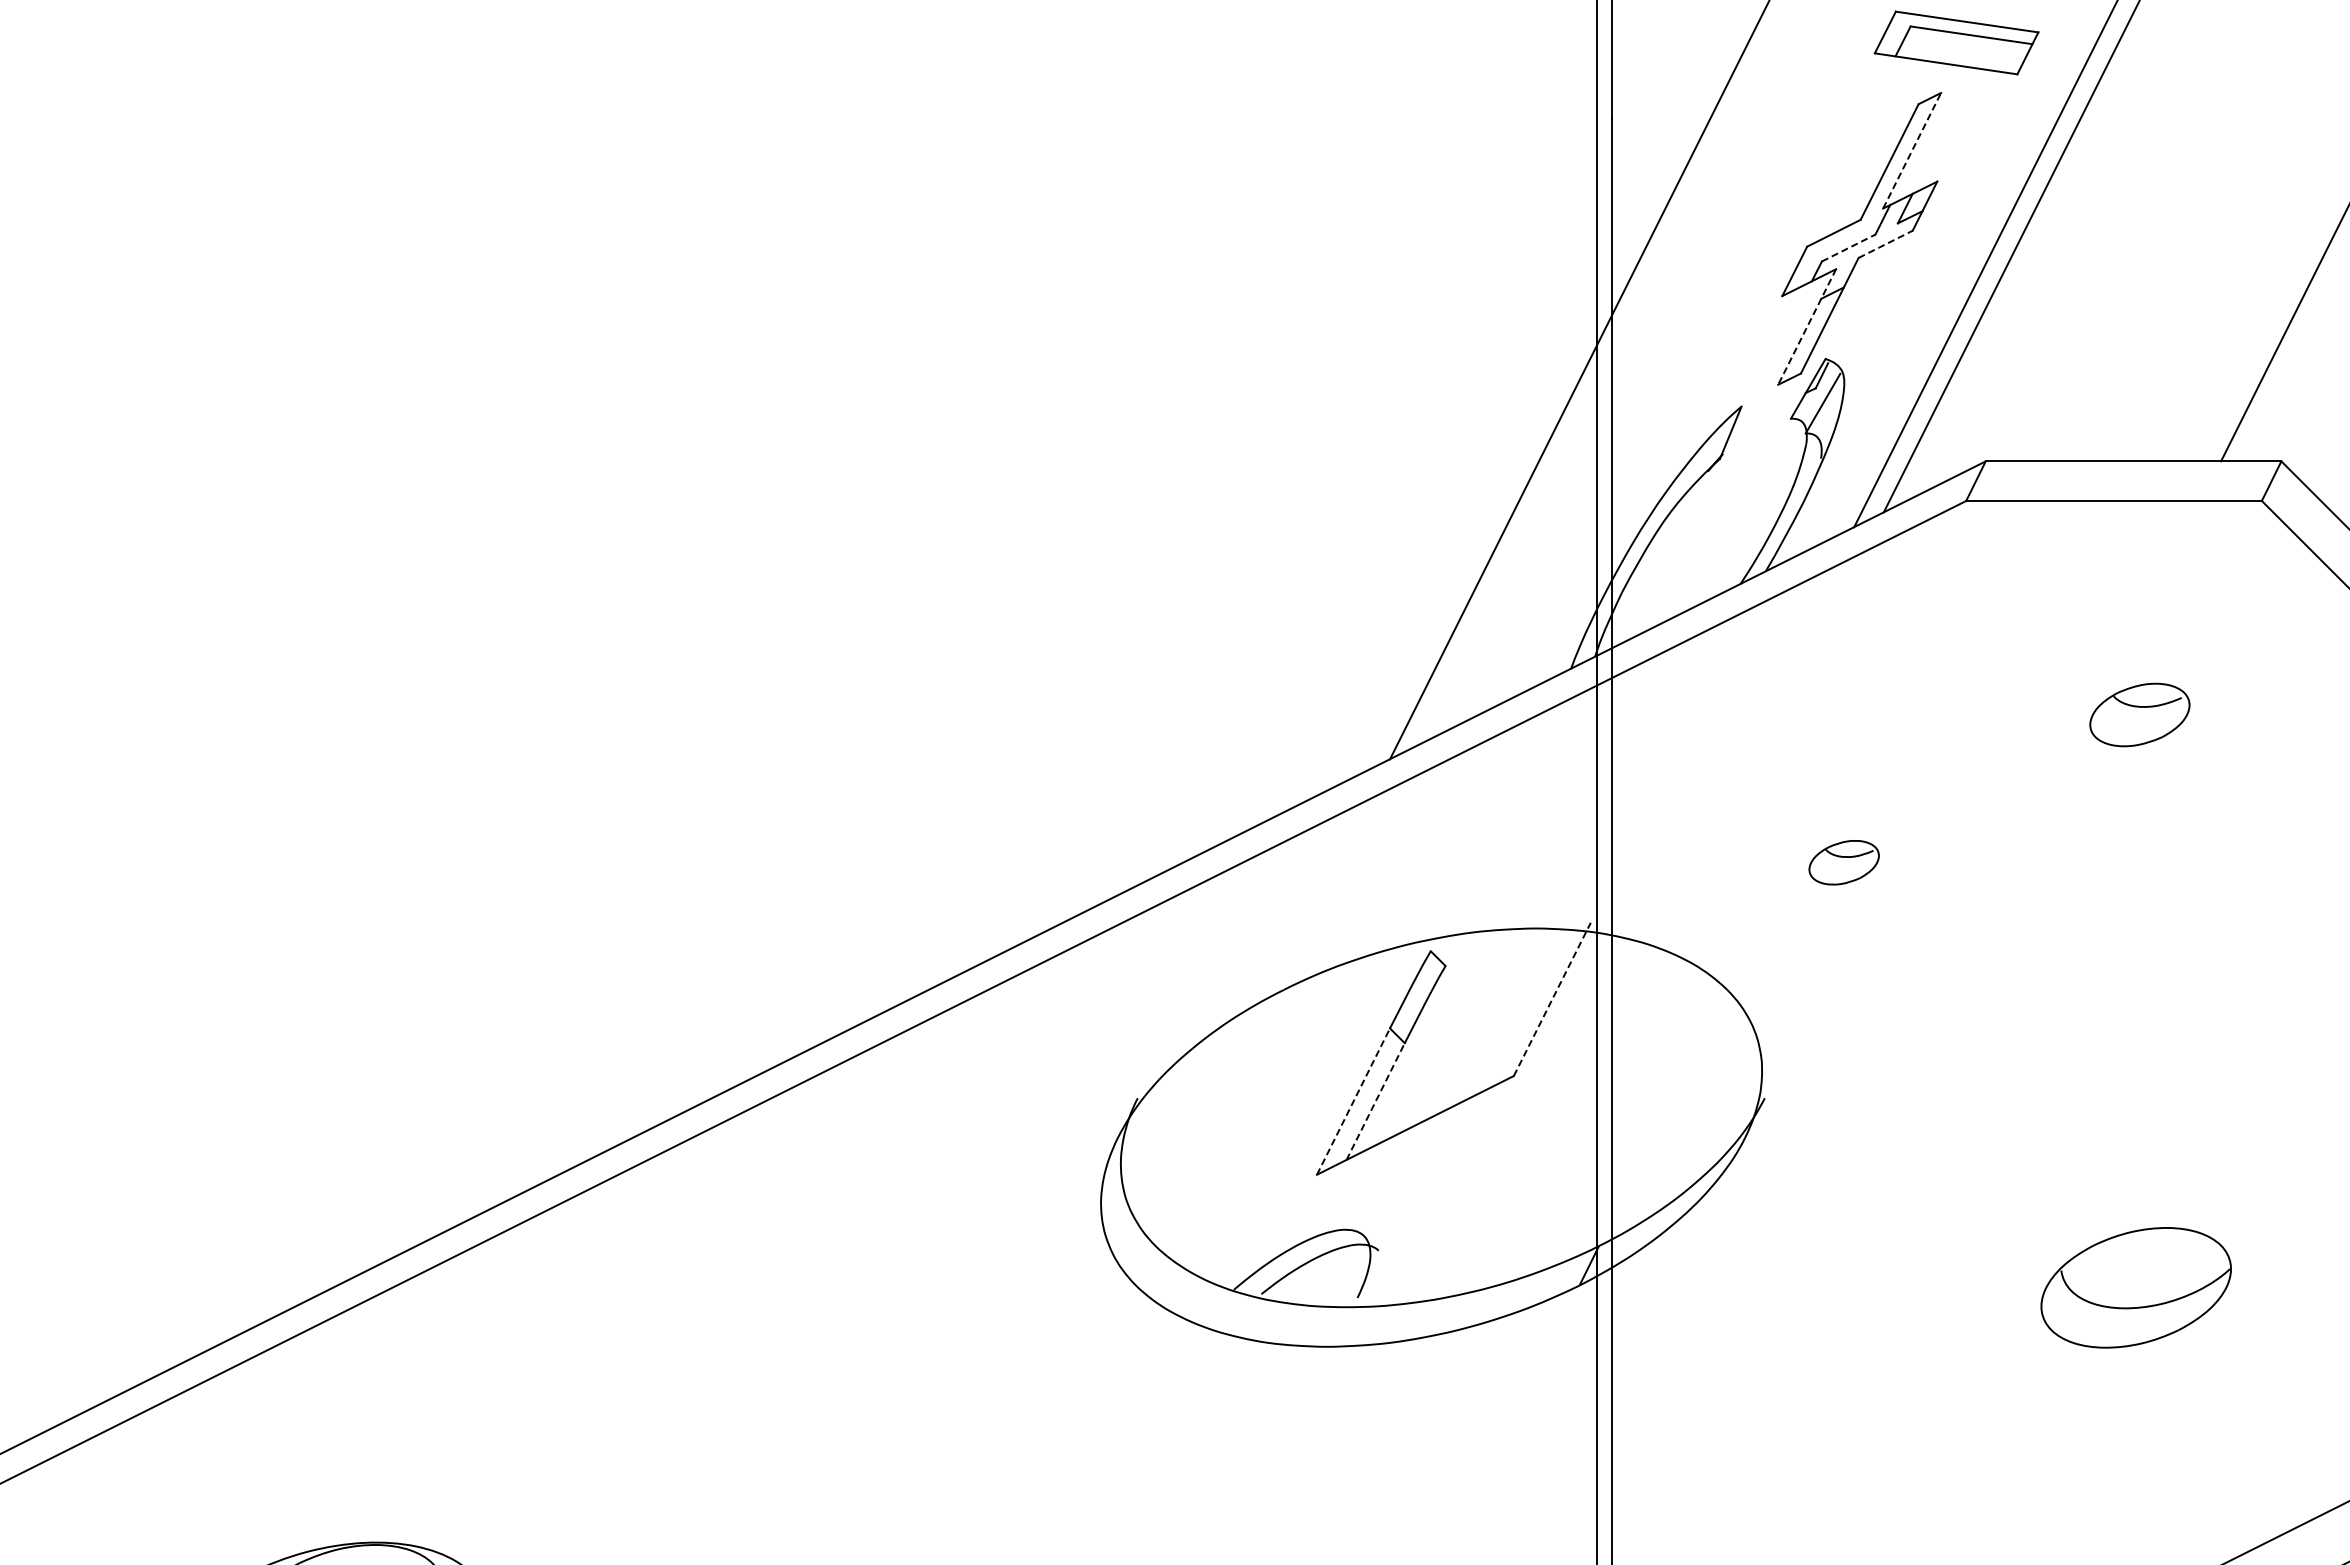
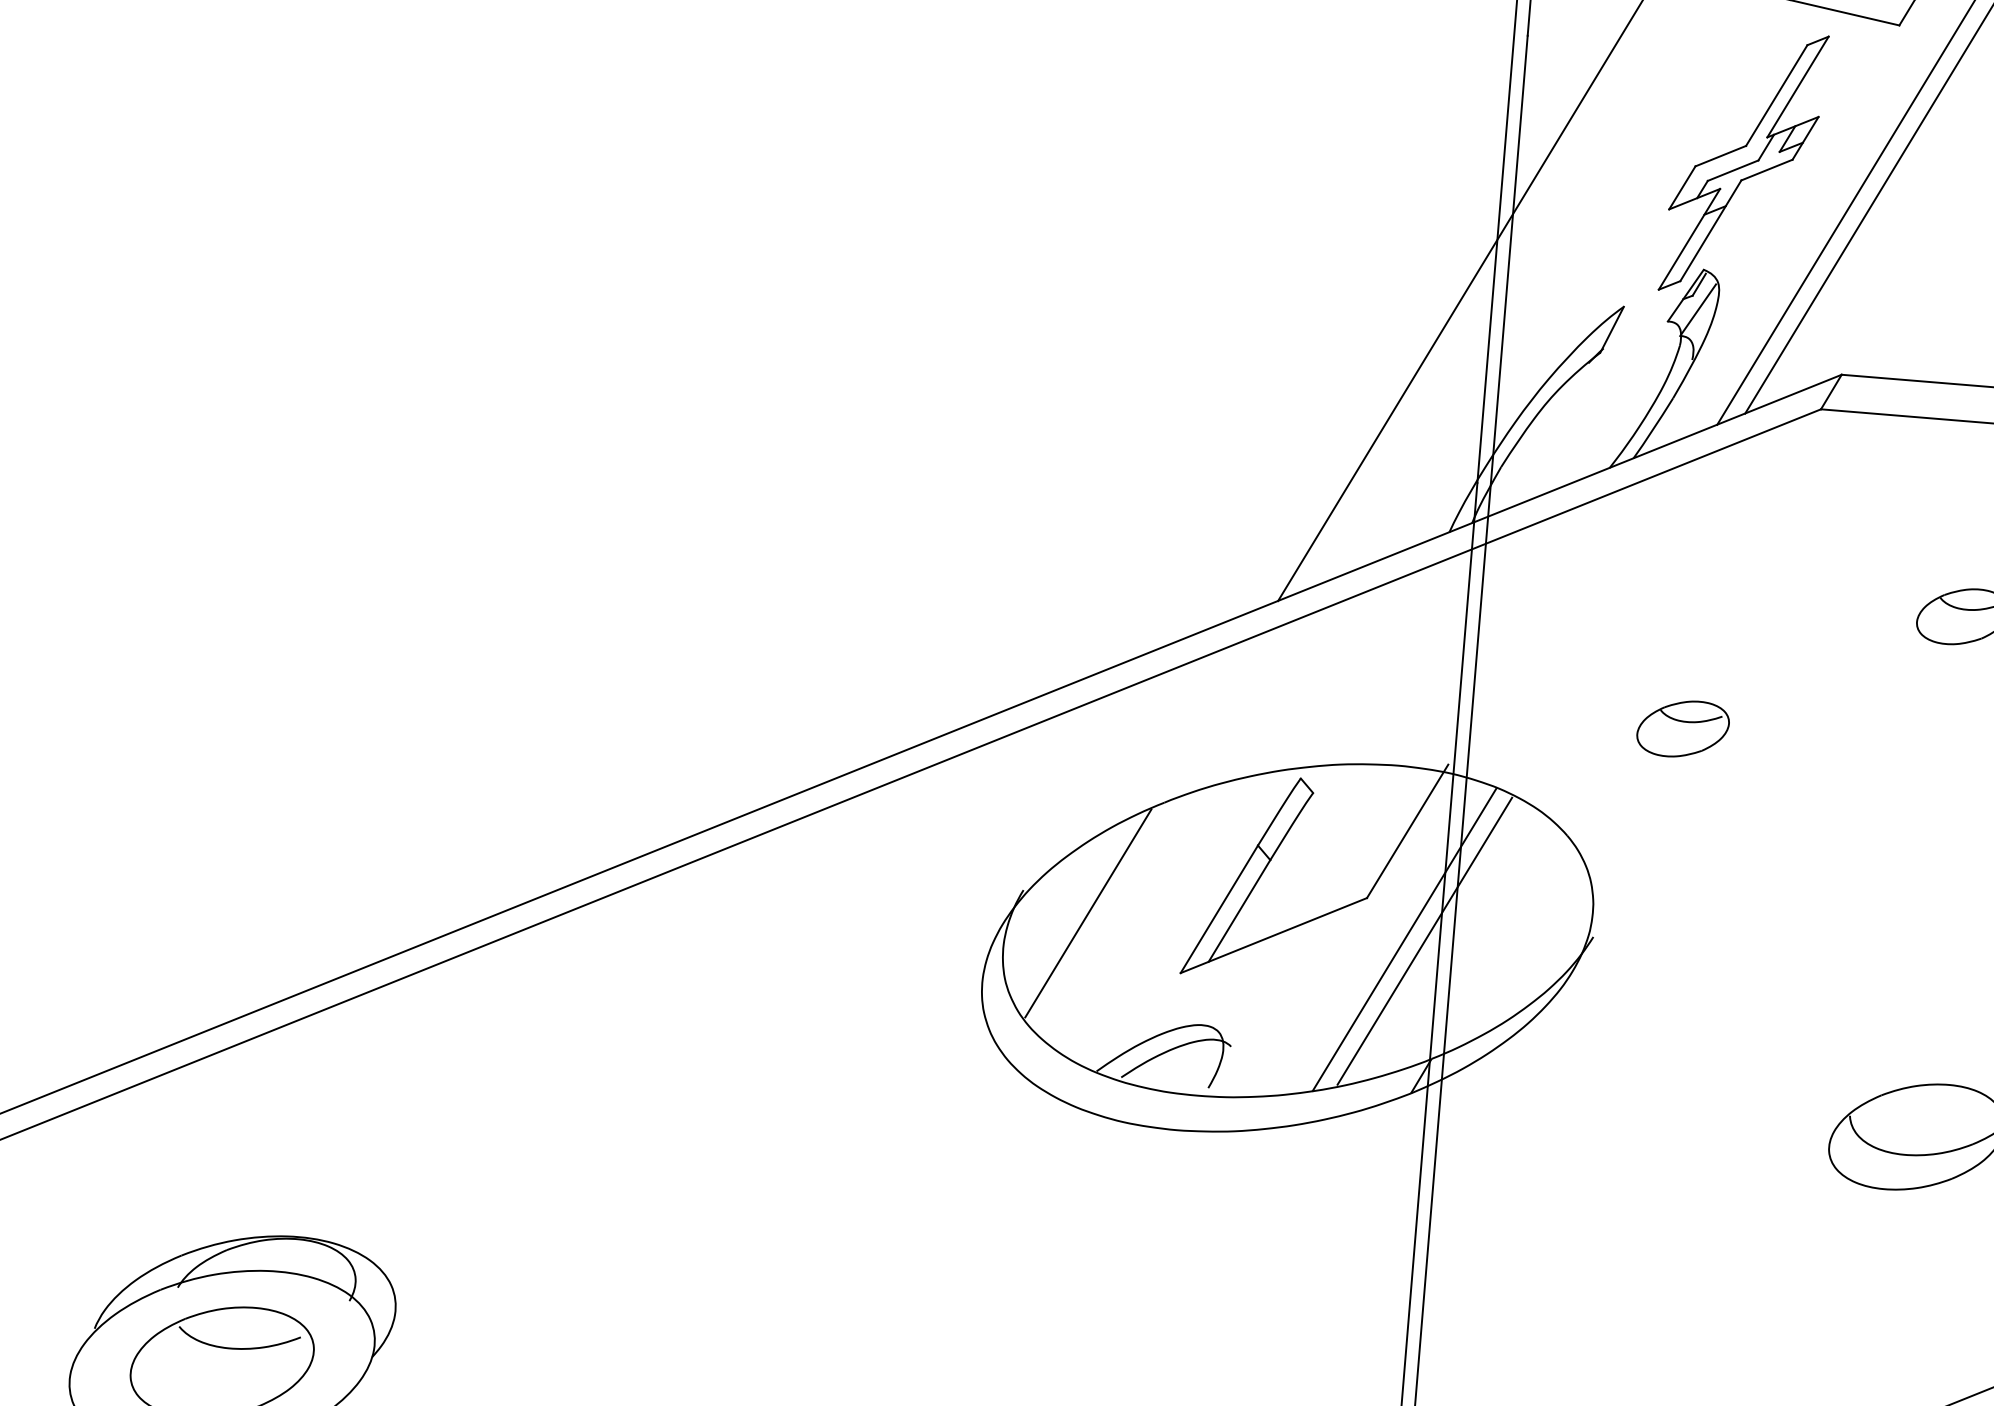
line: (1912, 150) -> (1798, 86), dashed -> solid
line: (1886, 244) -> (1767, 170), dashed -> solid
line: (1848, 248) -> (1732, 171), dashed -> solid
line: (1807, 326) -> (1689, 238), dashed -> solid
part: (1843, 862) -> (1682, 728), size x1.43
line: (1552, 999) -> (1407, 831), dashed -> solid
line: (1353, 1101) -> (1219, 909), dashed -> solid
line: (1375, 1101) -> (1239, 910), dashed -> solid
line: (1210, 1117) -> (1088, 913), added
line: (1558, 1117) -> (1404, 939), added
line: (1580, 1117) -> (1424, 940), added

